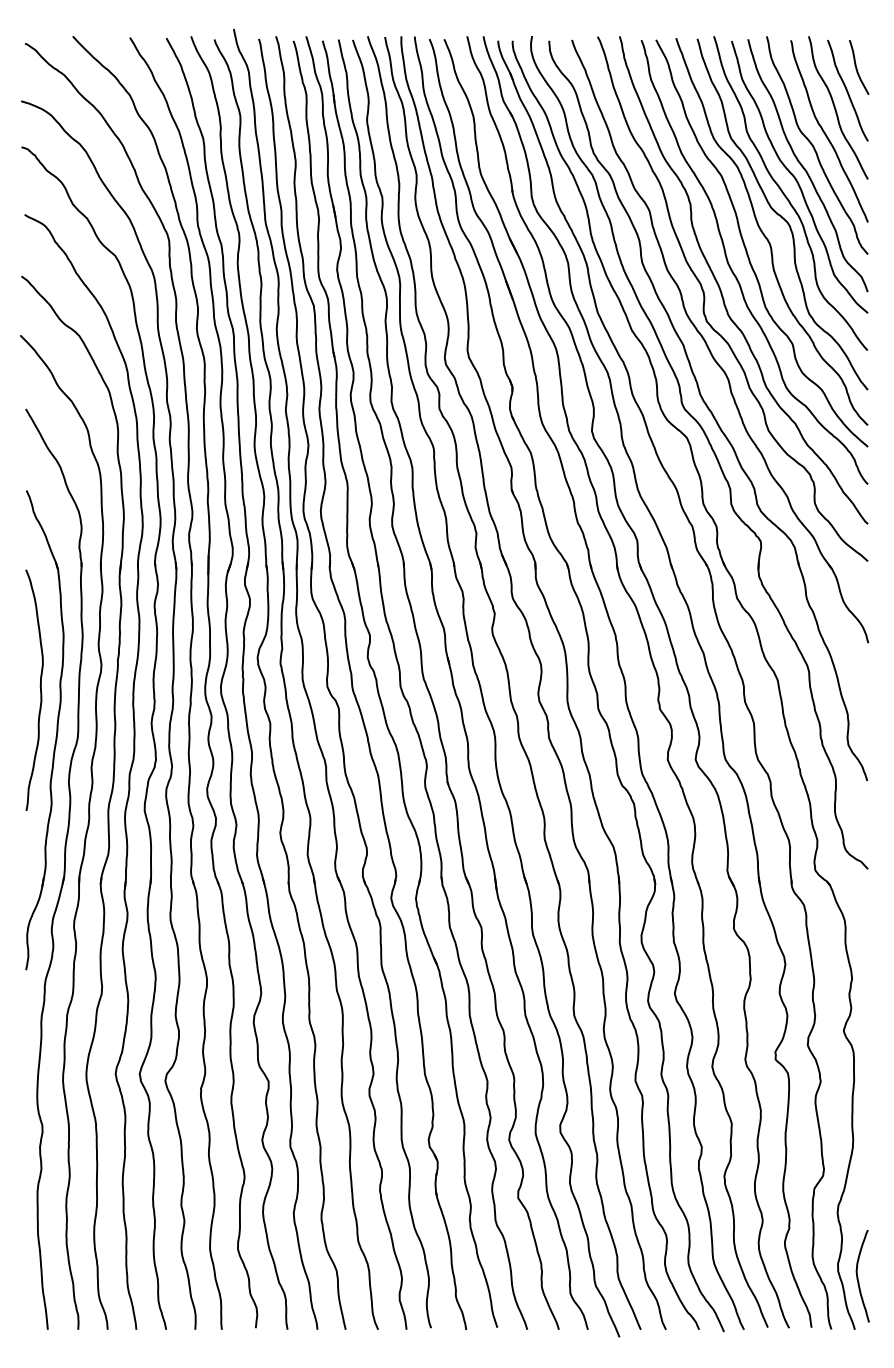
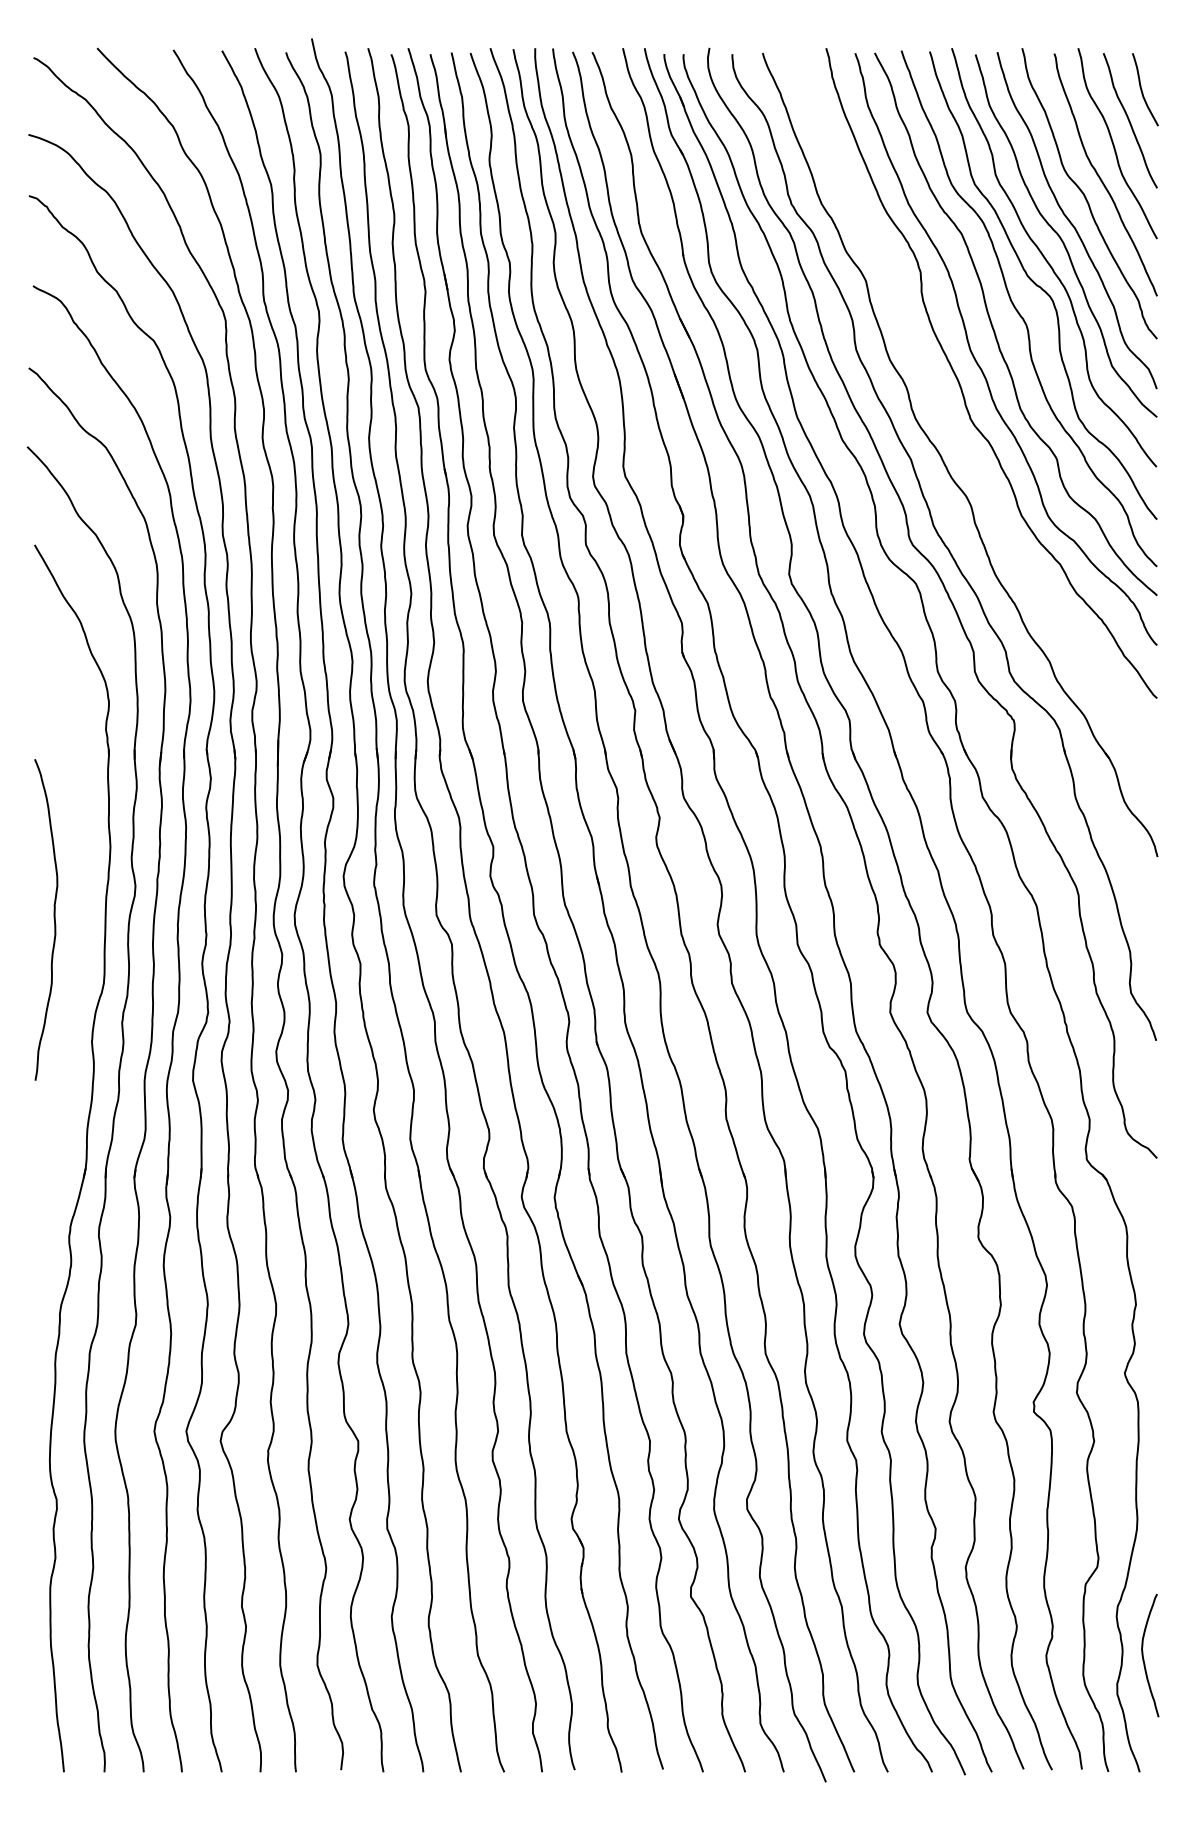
curve: (705, 298) -> (940, 397), removed
part: (56, 730) -> (75, 973), removed
curve: (858, 1276) -> (1144, 1655), moved

